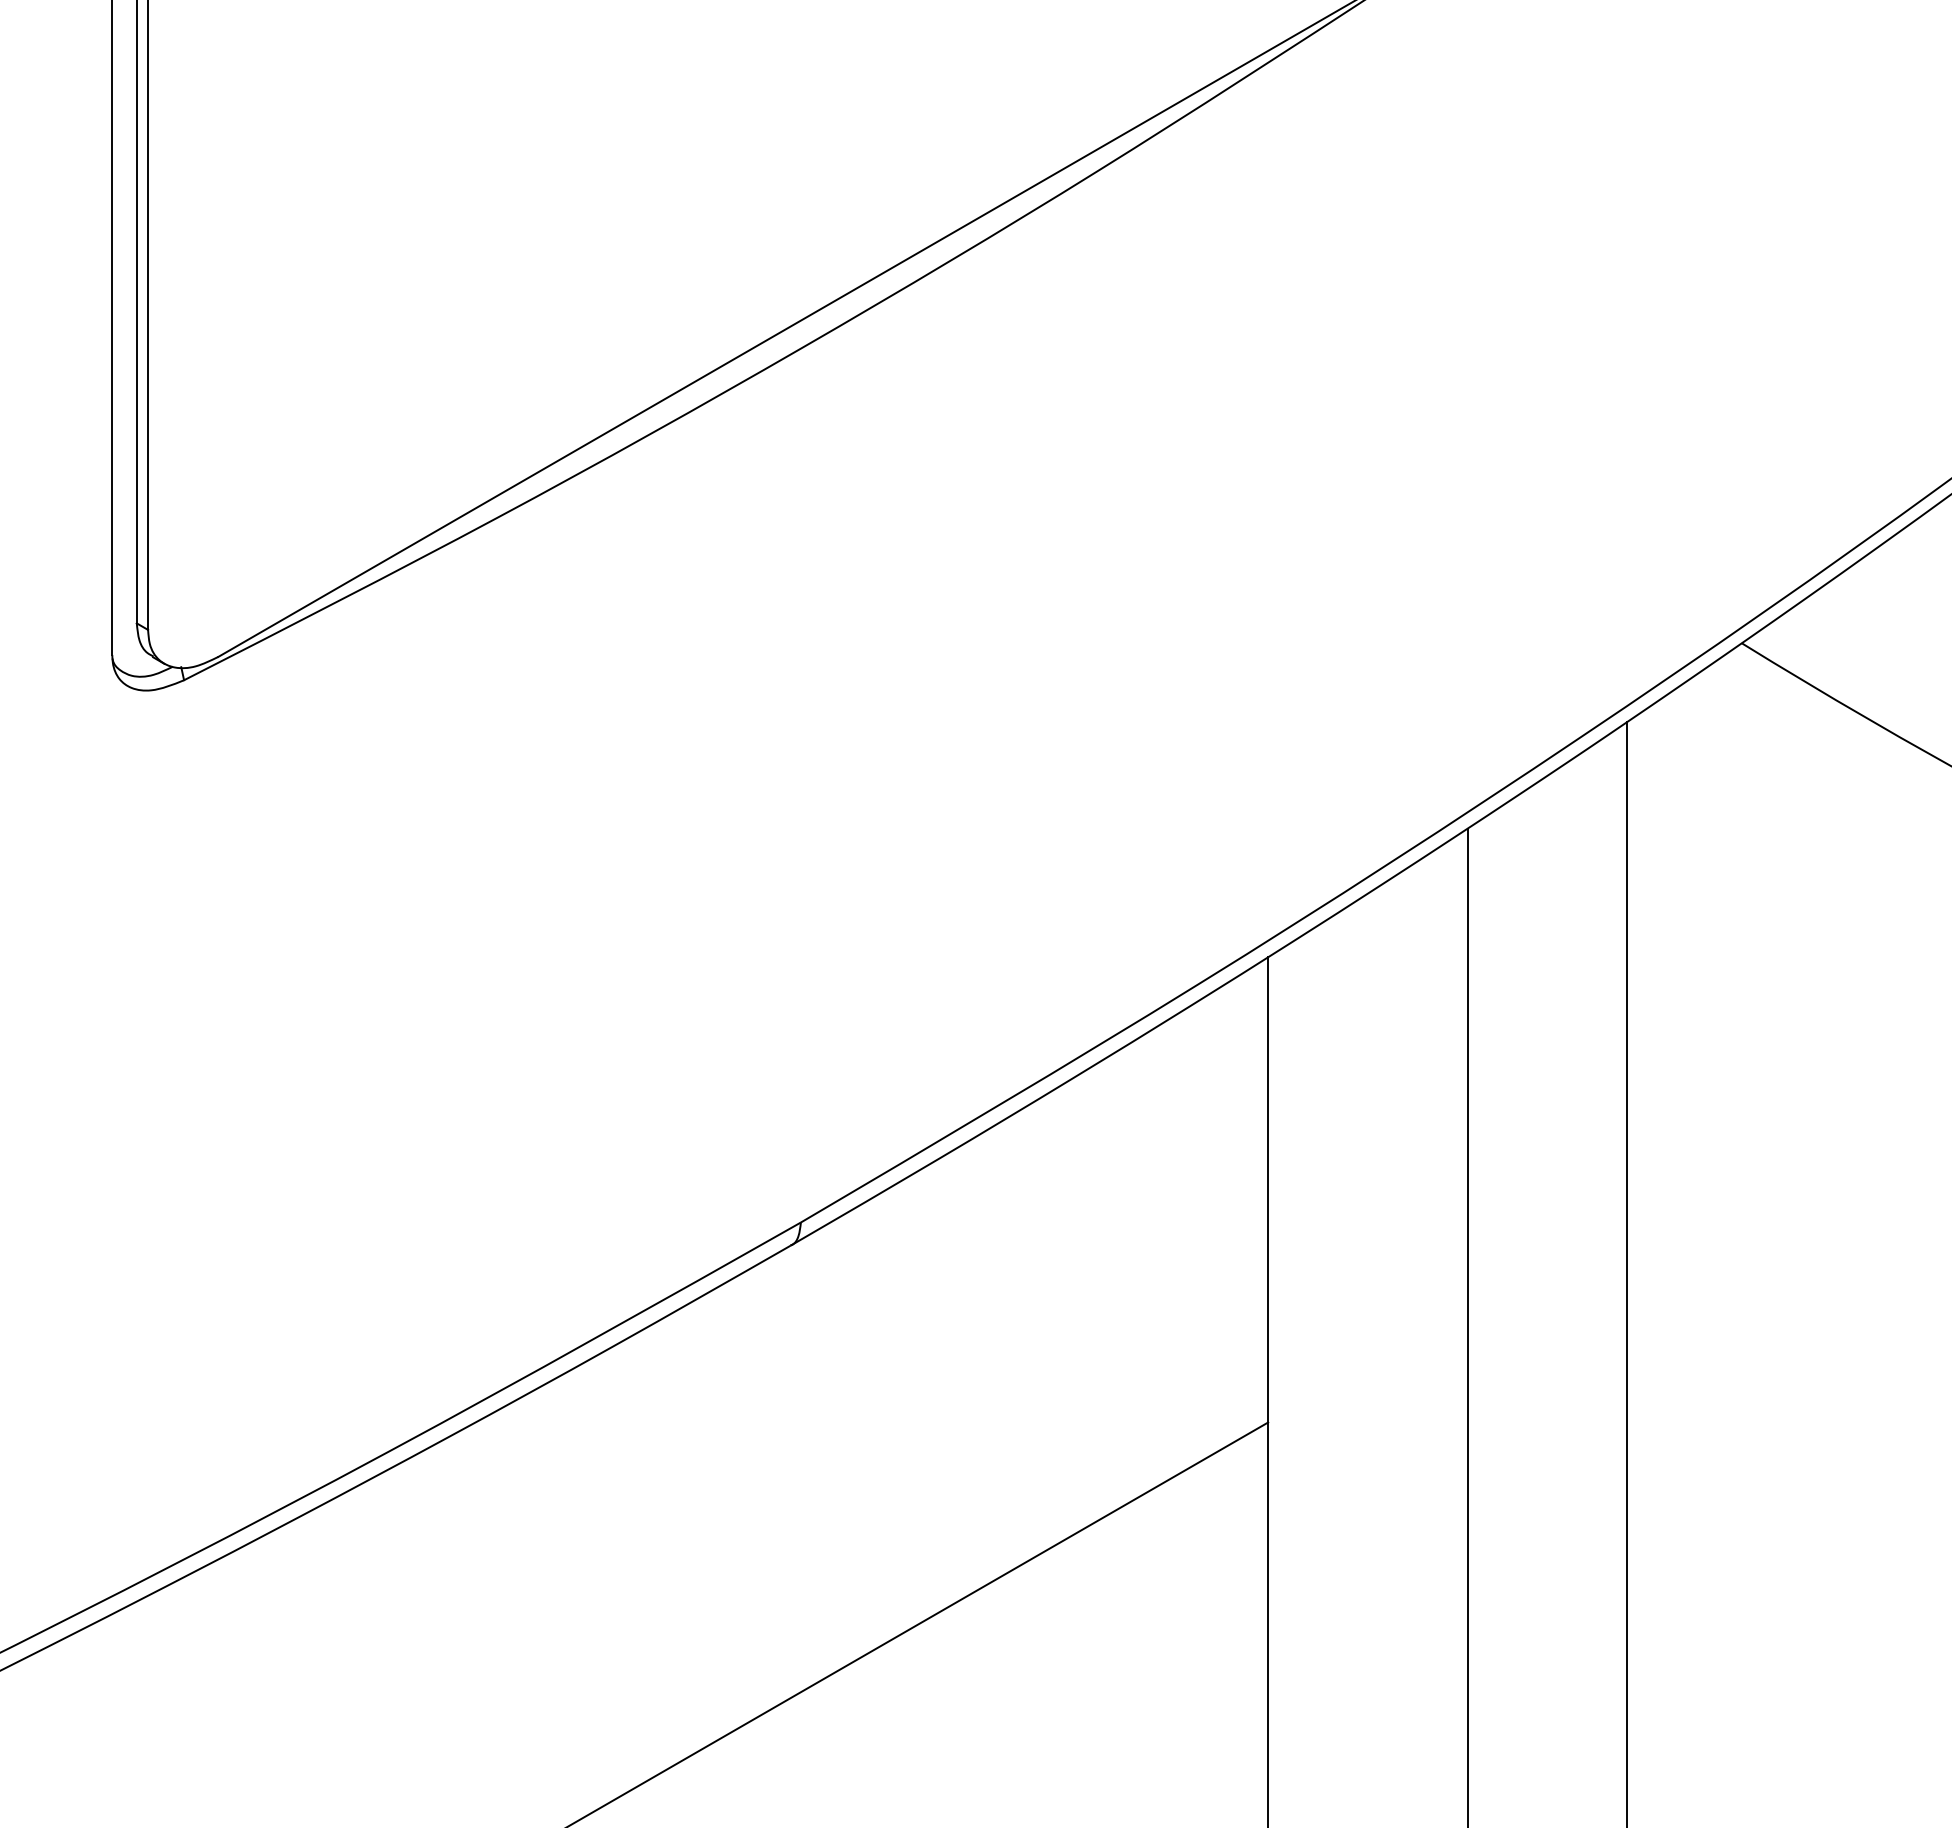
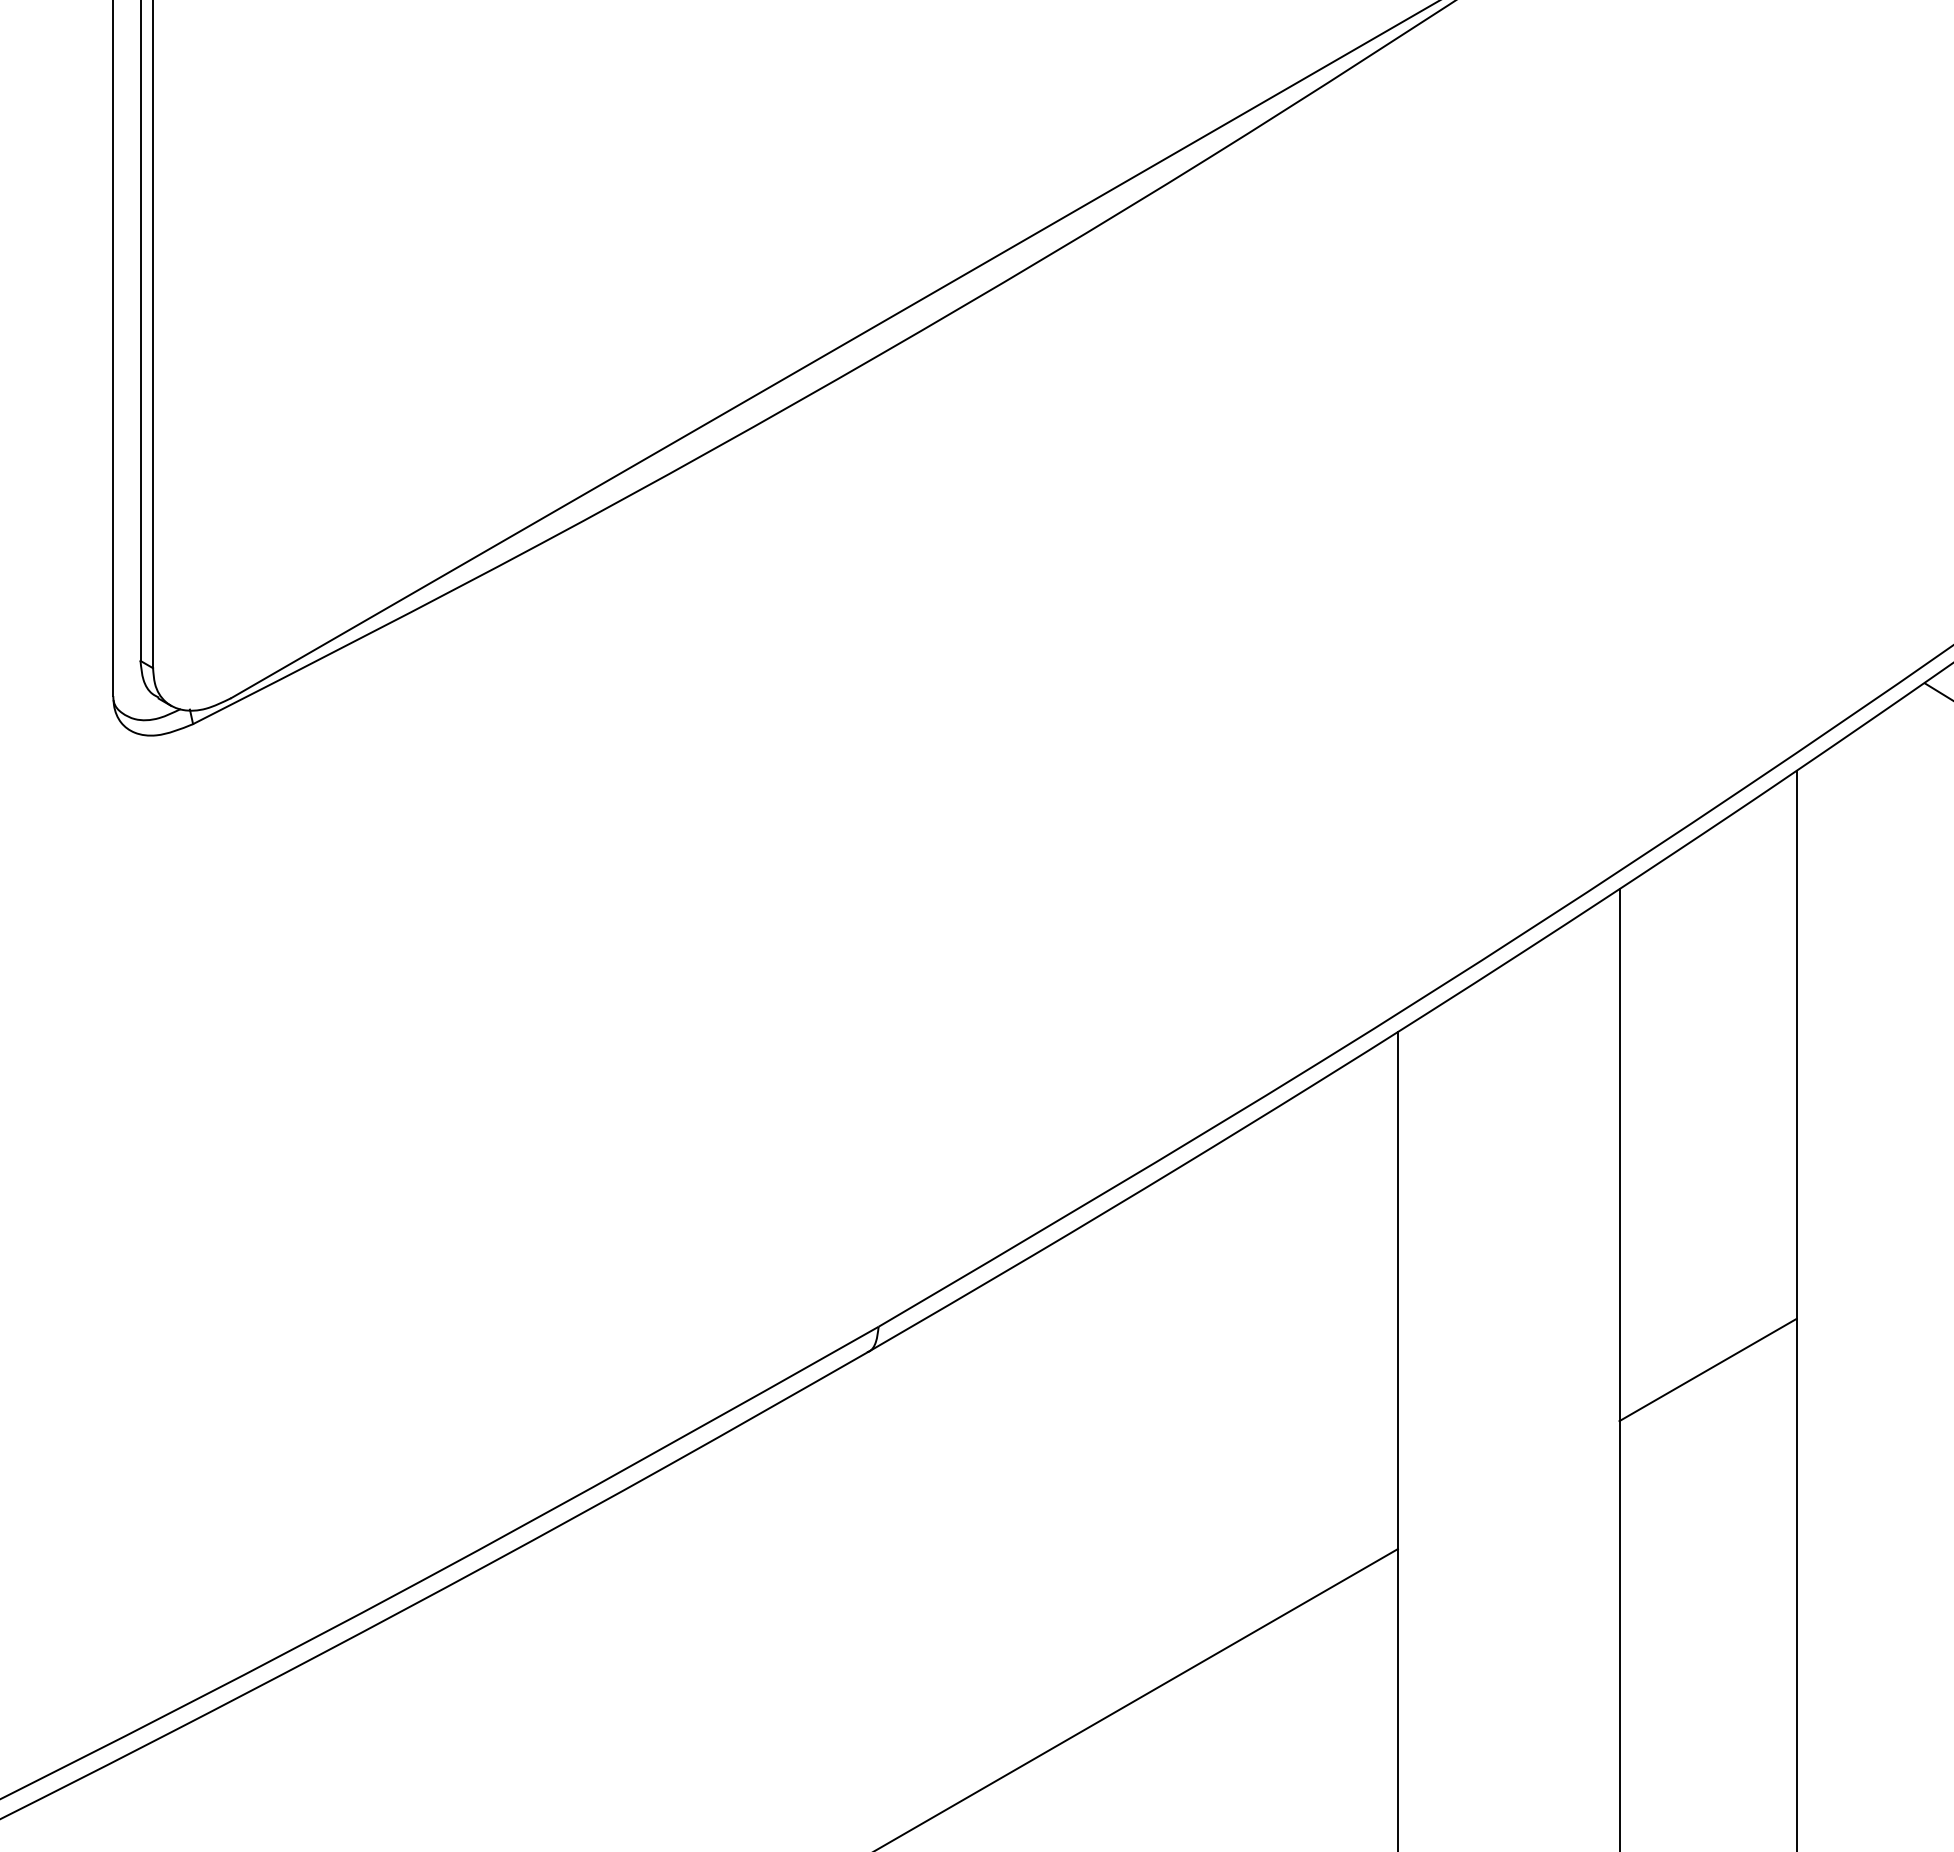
line: (1547, 1261) -> (1708, 1370), added

